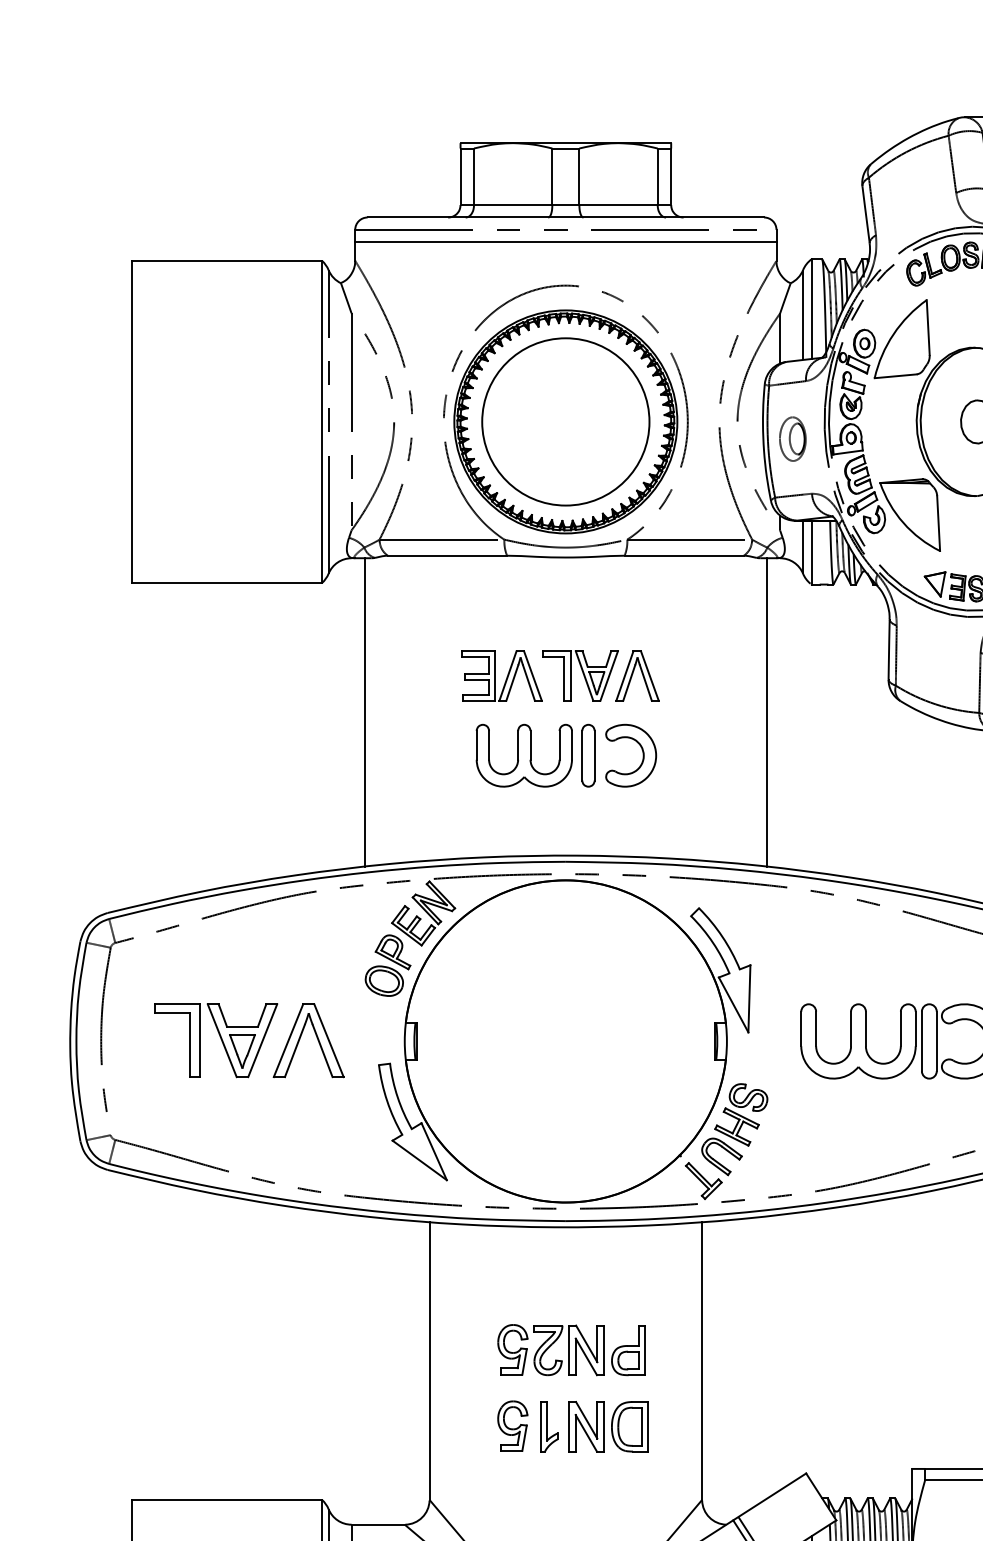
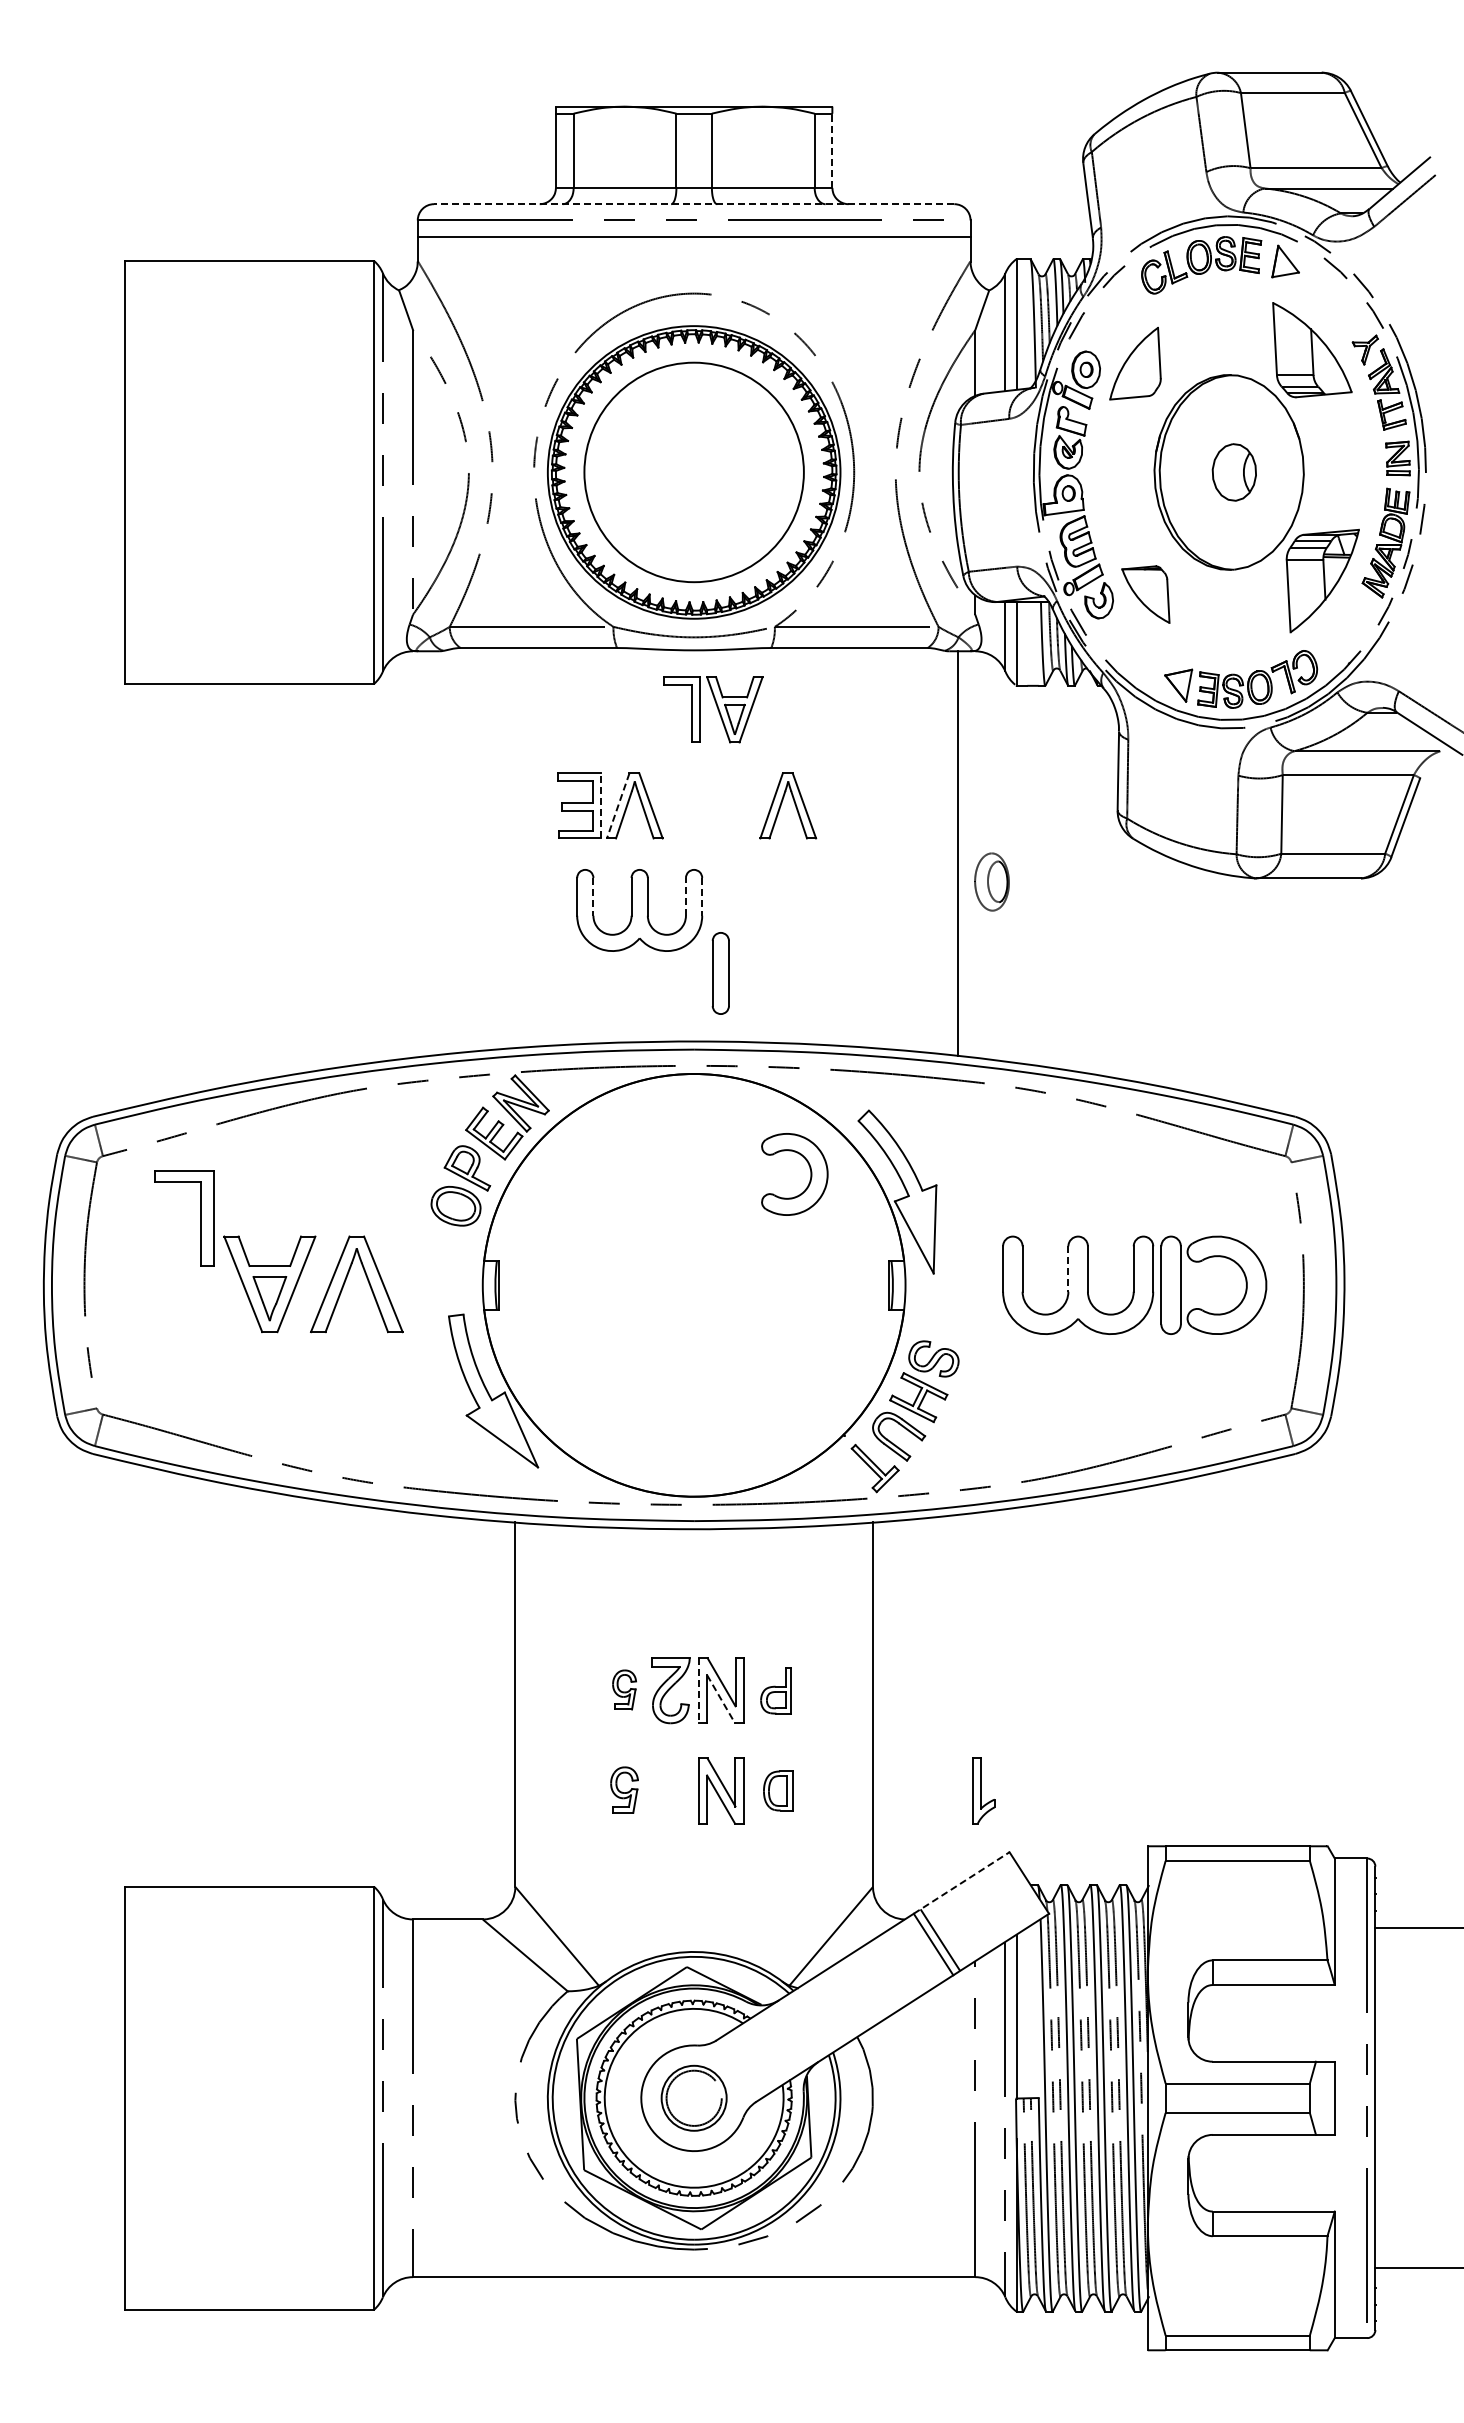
line: (671, 176) -> (832, 150), solid -> dashed
line: (565, 217) -> (693, 204), solid -> dashed
part: (902, 338) -> (1135, 363), size x0.7
part: (792, 438) -> (991, 881), moved
part: (909, 514) -> (1145, 594), size x0.6
line: (495, 675) -> (601, 805), solid -> dashed
part: (580, 675) -> (713, 709), moved
line: (508, 676) -> (618, 806), solid -> dashed
line: (364, 712) -> (429, 853), removed
line: (489, 745) -> (593, 896), solid -> dashed
line: (559, 745) -> (685, 896), solid -> dashed
line: (572, 745) -> (702, 896), solid -> dashed
part: (588, 755) -> (720, 973), moved
part: (643, 755) -> (810, 1174), moved
line: (851, 1029) -> (1068, 1269), solid -> dashed
part: (189, 1040) -> (200, 1218), moved
part: (512, 1349) -> (624, 1689), size x0.6
line: (569, 1350) -> (698, 1690), solid -> dashed
part: (627, 1350) -> (775, 1690), size x0.7
line: (586, 1357) -> (721, 1699), solid -> dashed
part: (512, 1425) -> (624, 1789), size x0.7
part: (549, 1426) -> (983, 1790), moved
part: (629, 1426) -> (777, 1790), size x0.6
line: (769, 1496) -> (961, 1882), solid -> dashed

